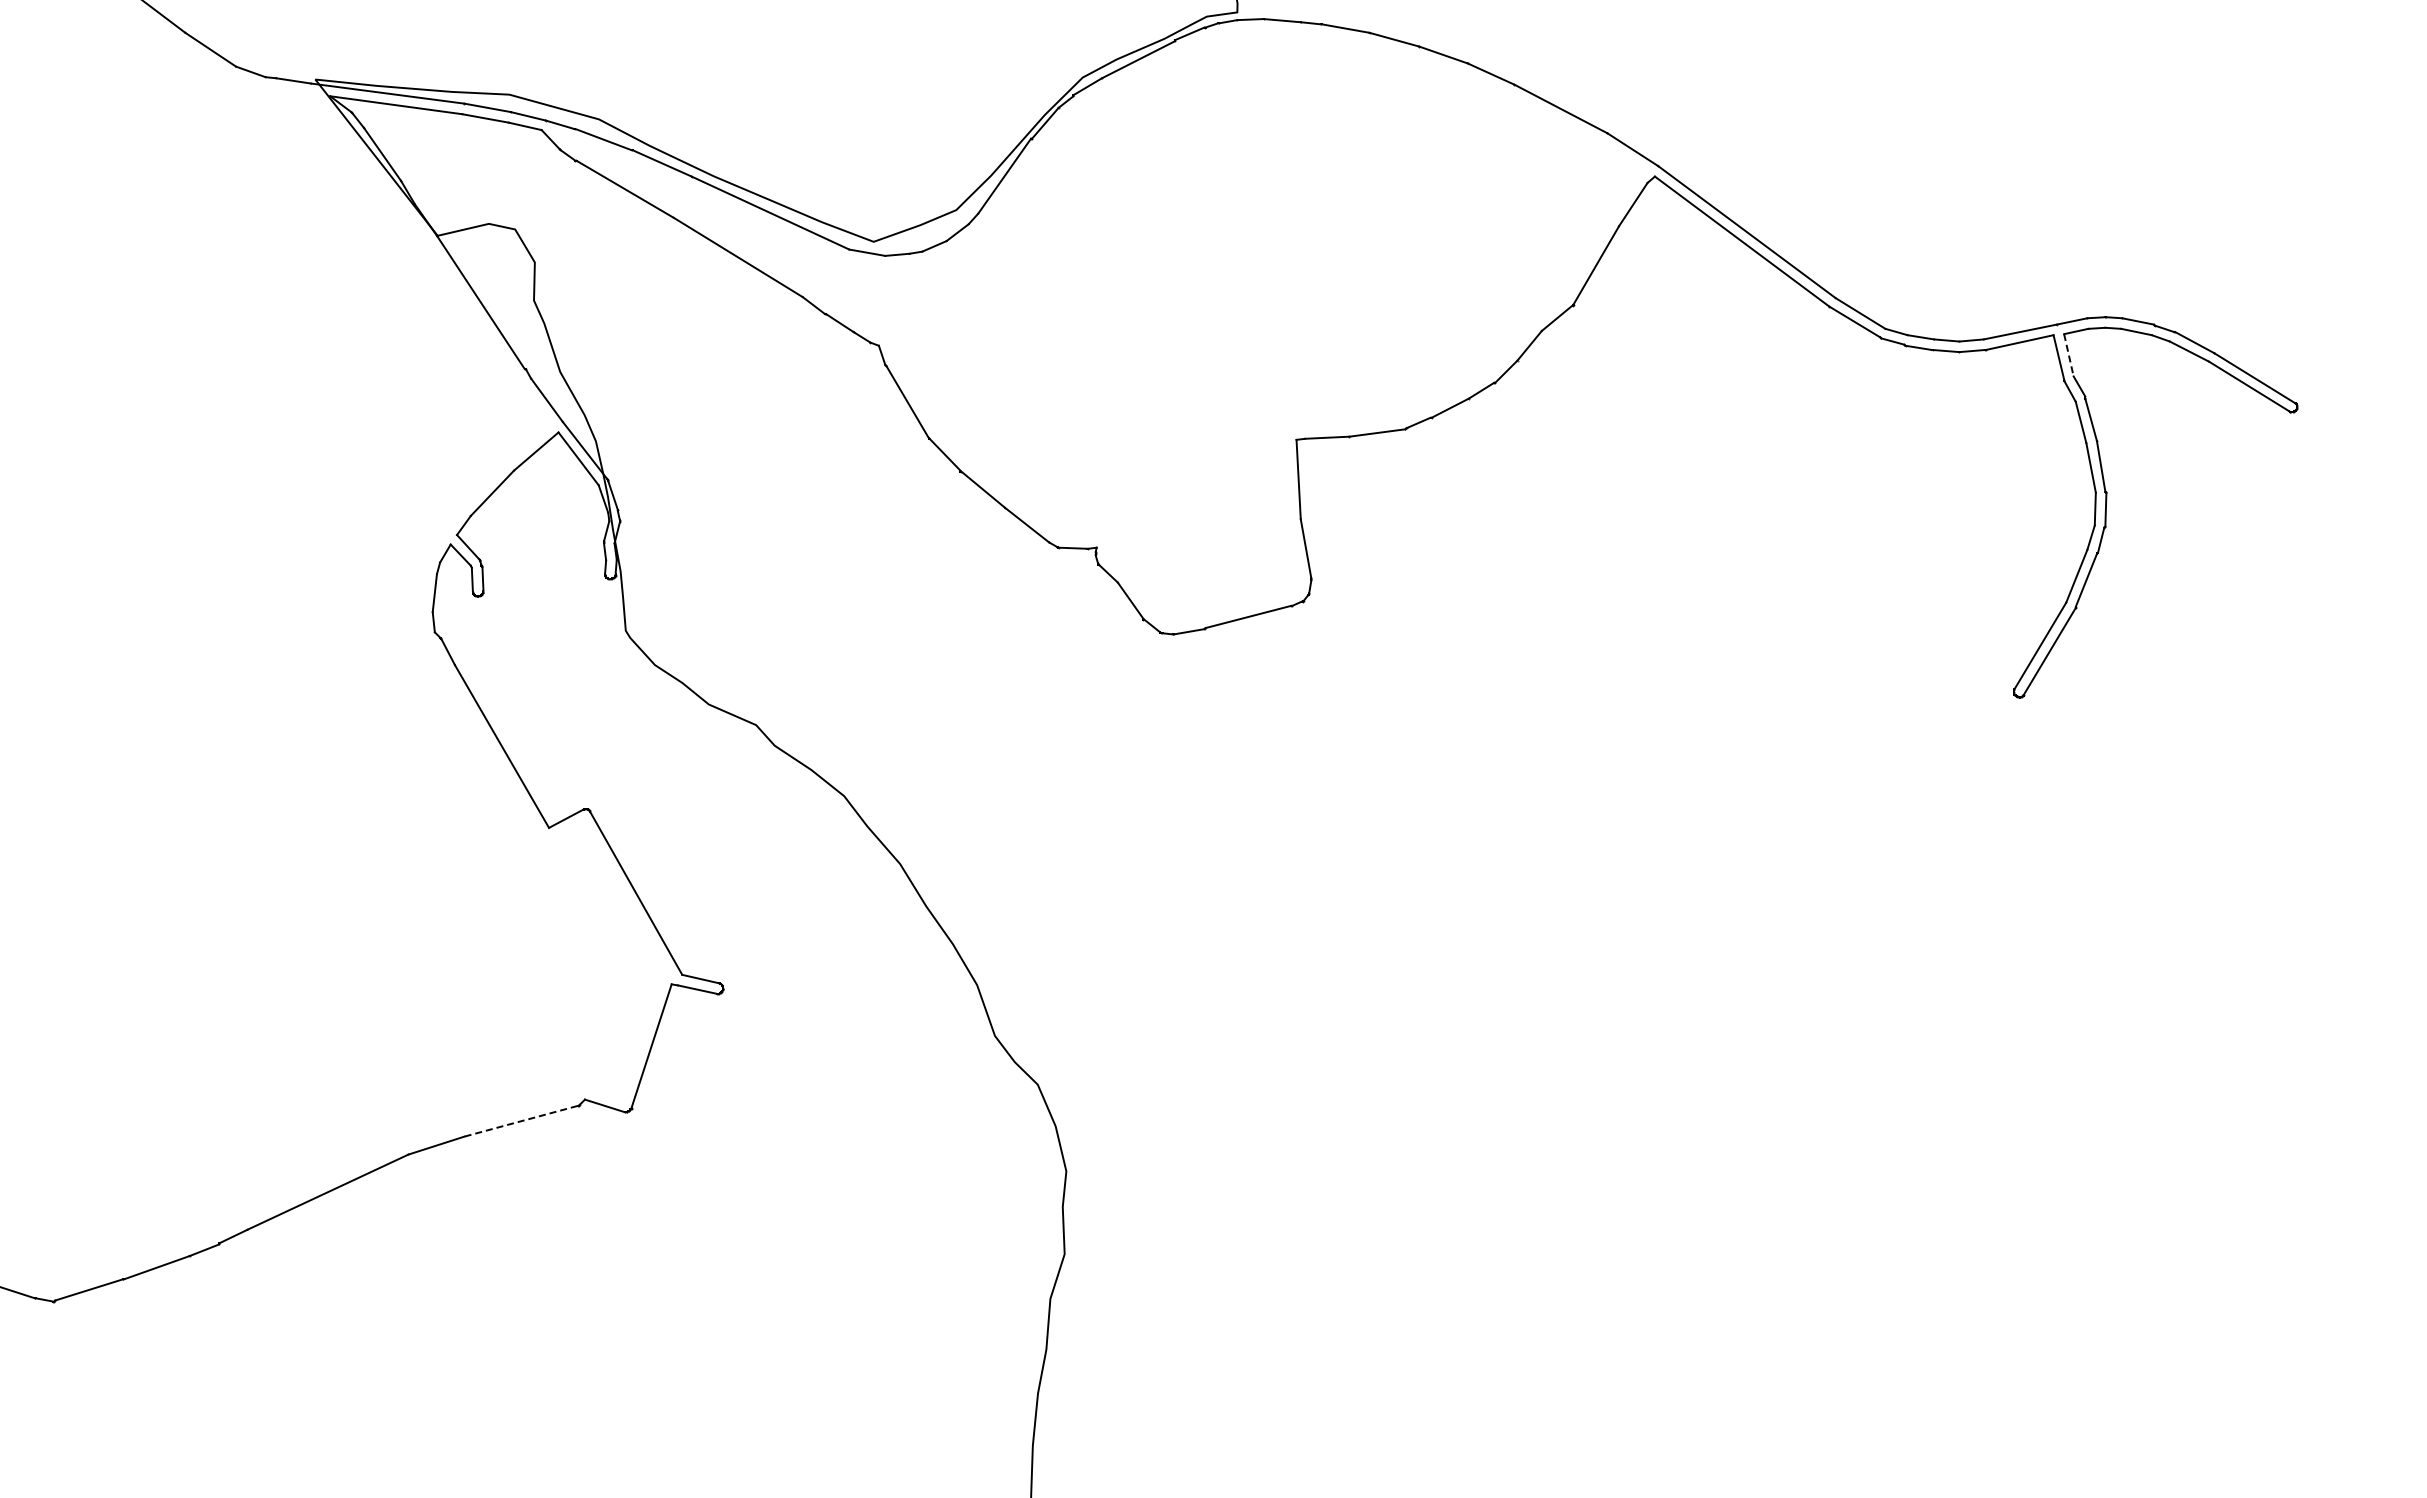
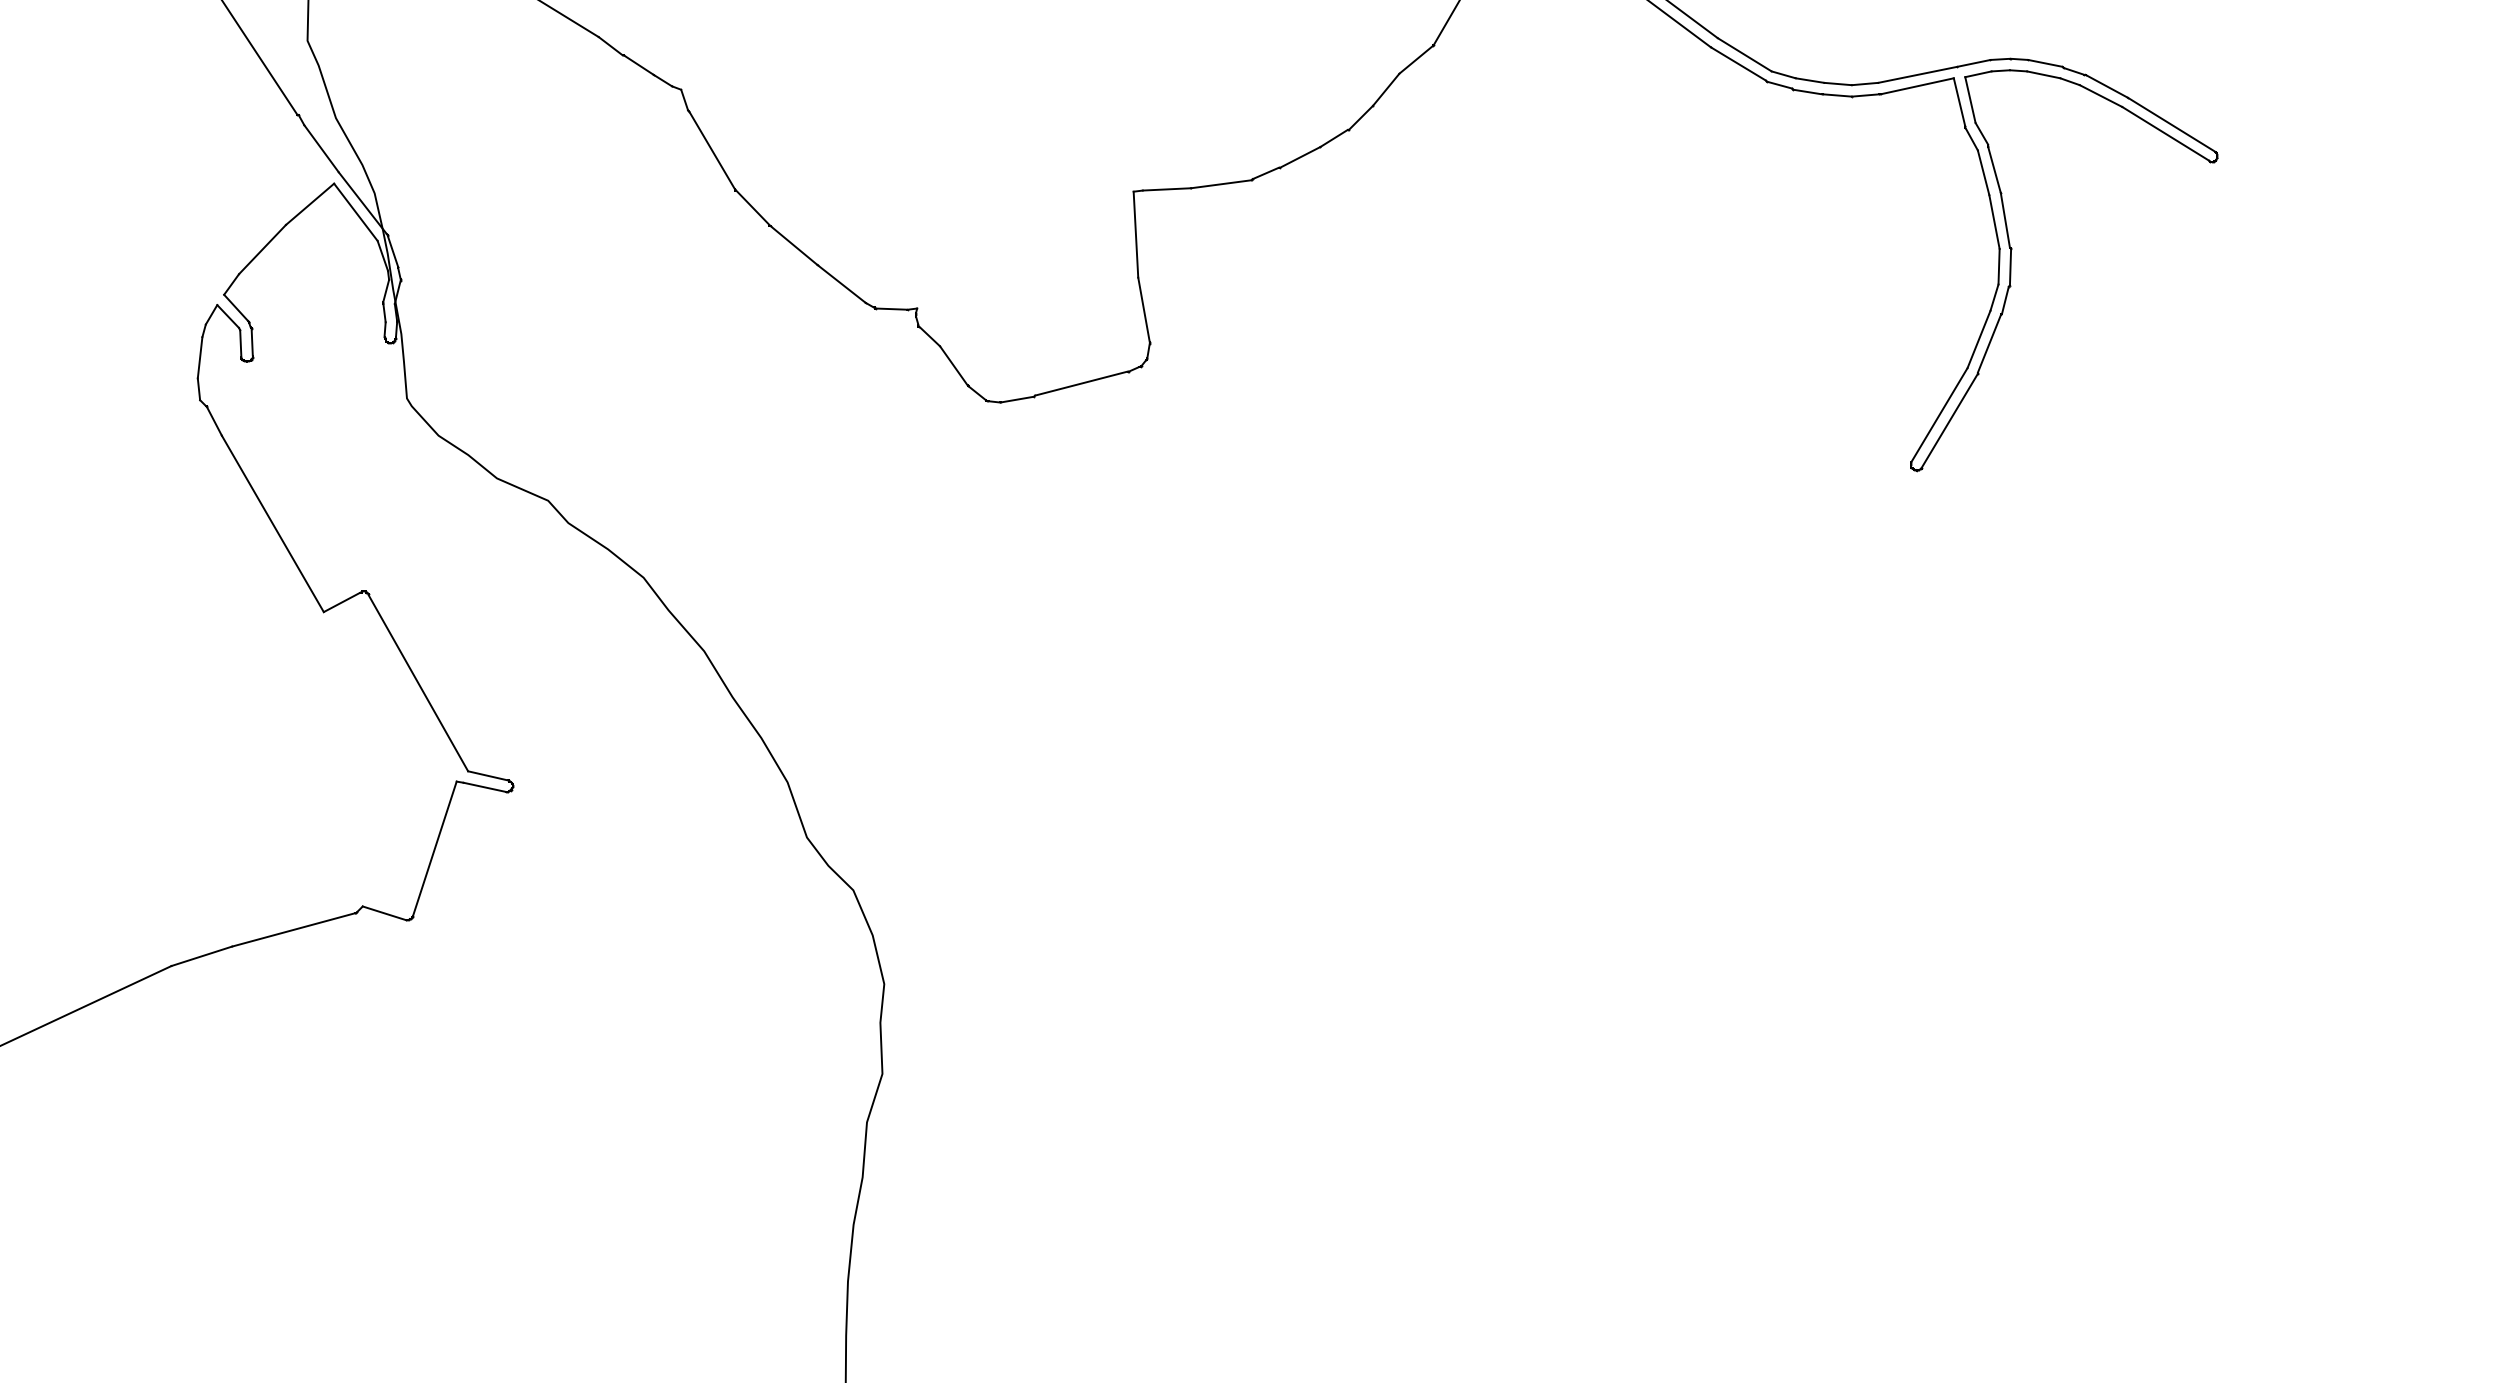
line: (2068, 355) -> (1970, 100), dashed -> solid
line: (521, 1121) -> (293, 930), dashed -> solid

